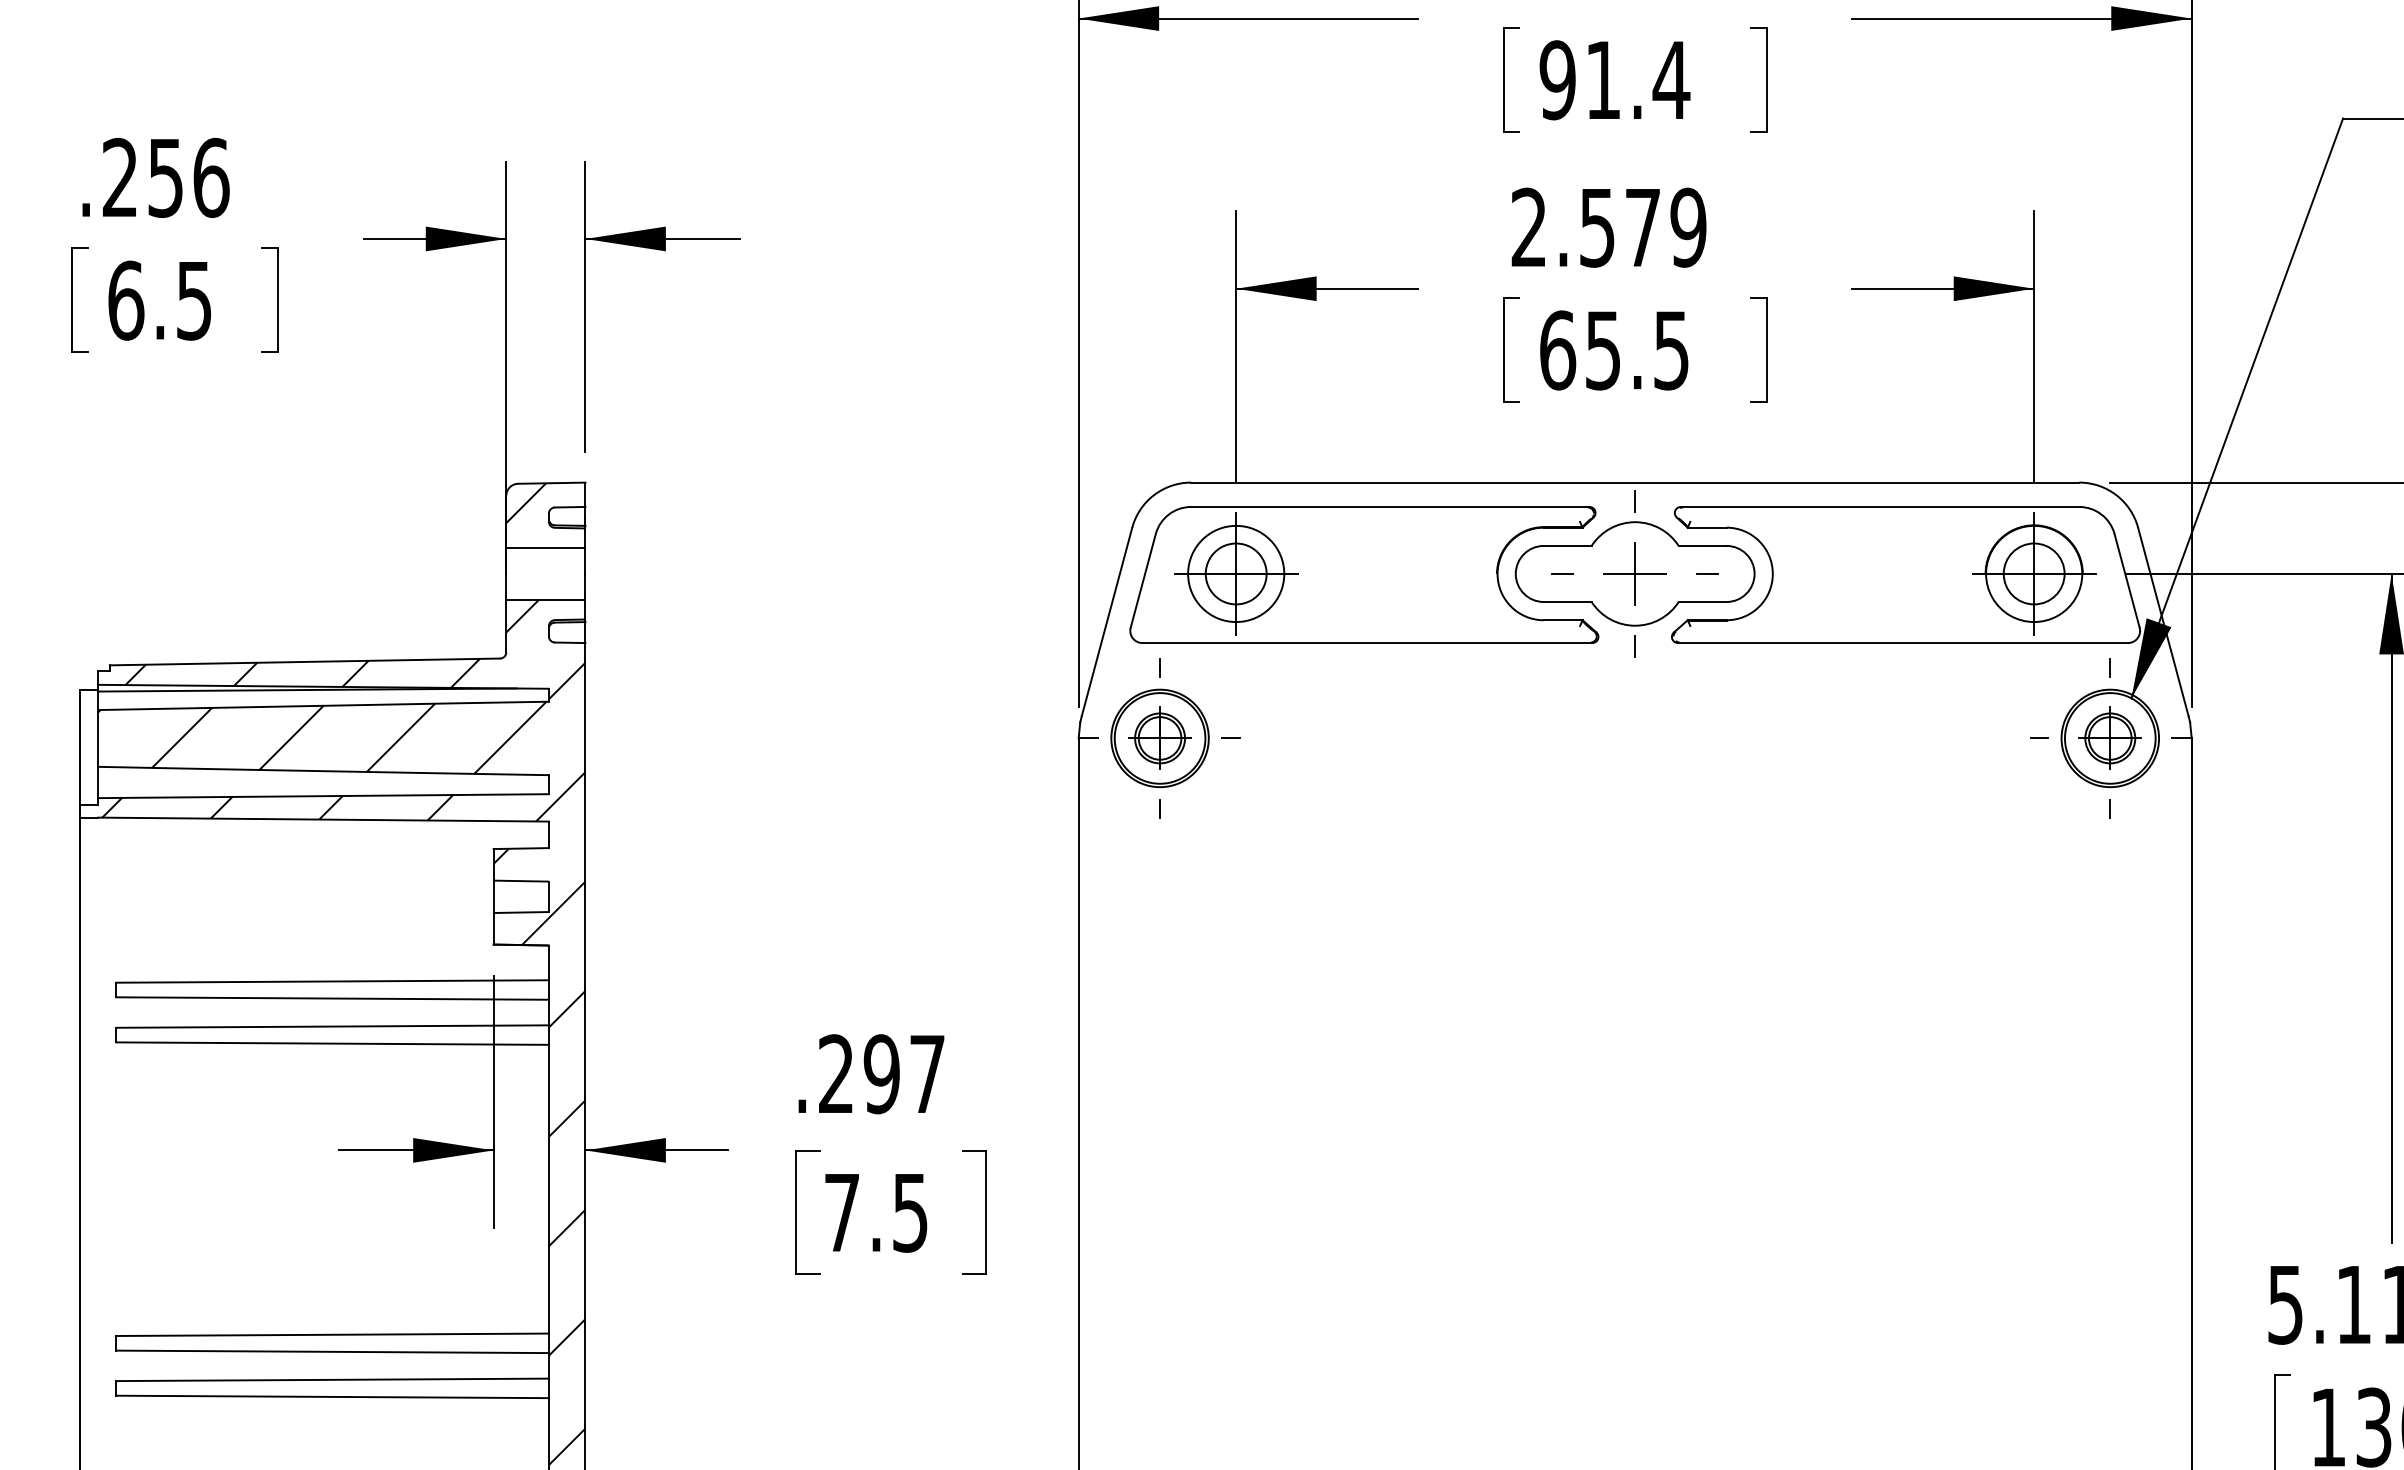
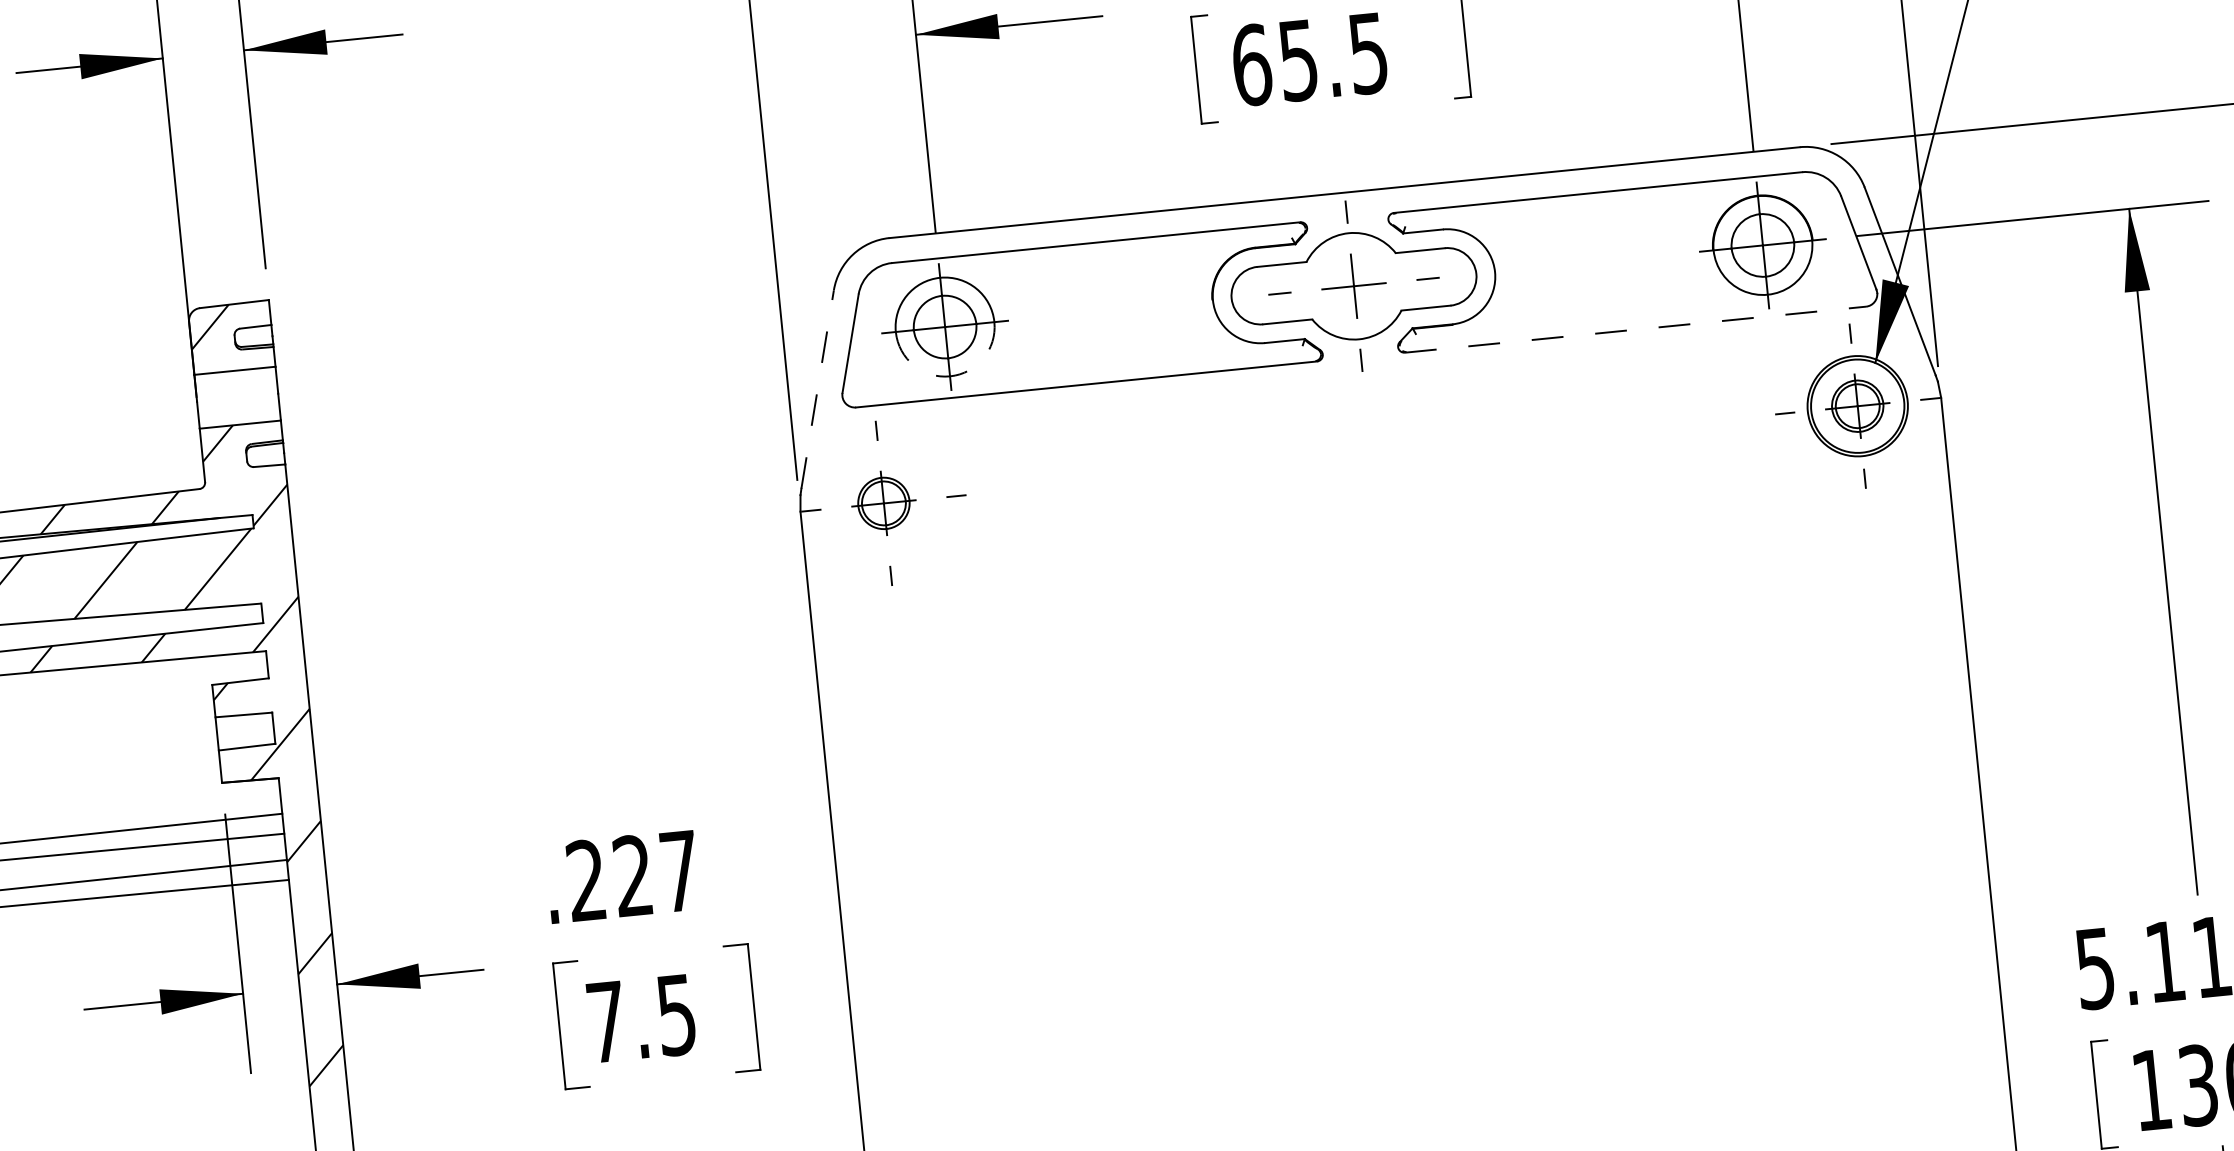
line: (1107, 622) -> (818, 389), solid -> dashed
arc: (1236, 622) -> (950, 376), solid -> dashed
line: (1902, 643) -> (1635, 330), solid -> dashed
part: (1159, 738) -> (883, 503), removed
text: (881, 1074) -> (632, 876), .297 -> .227

